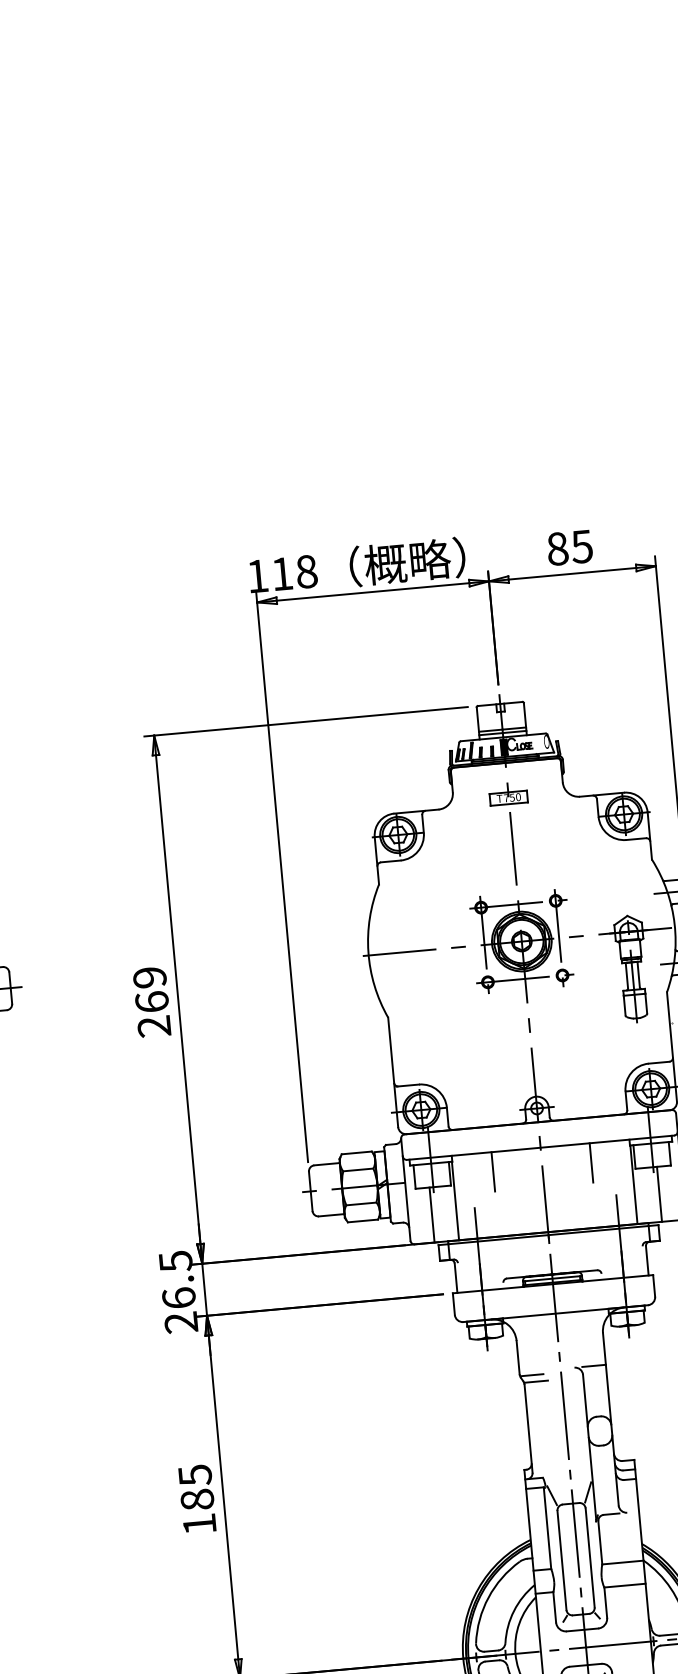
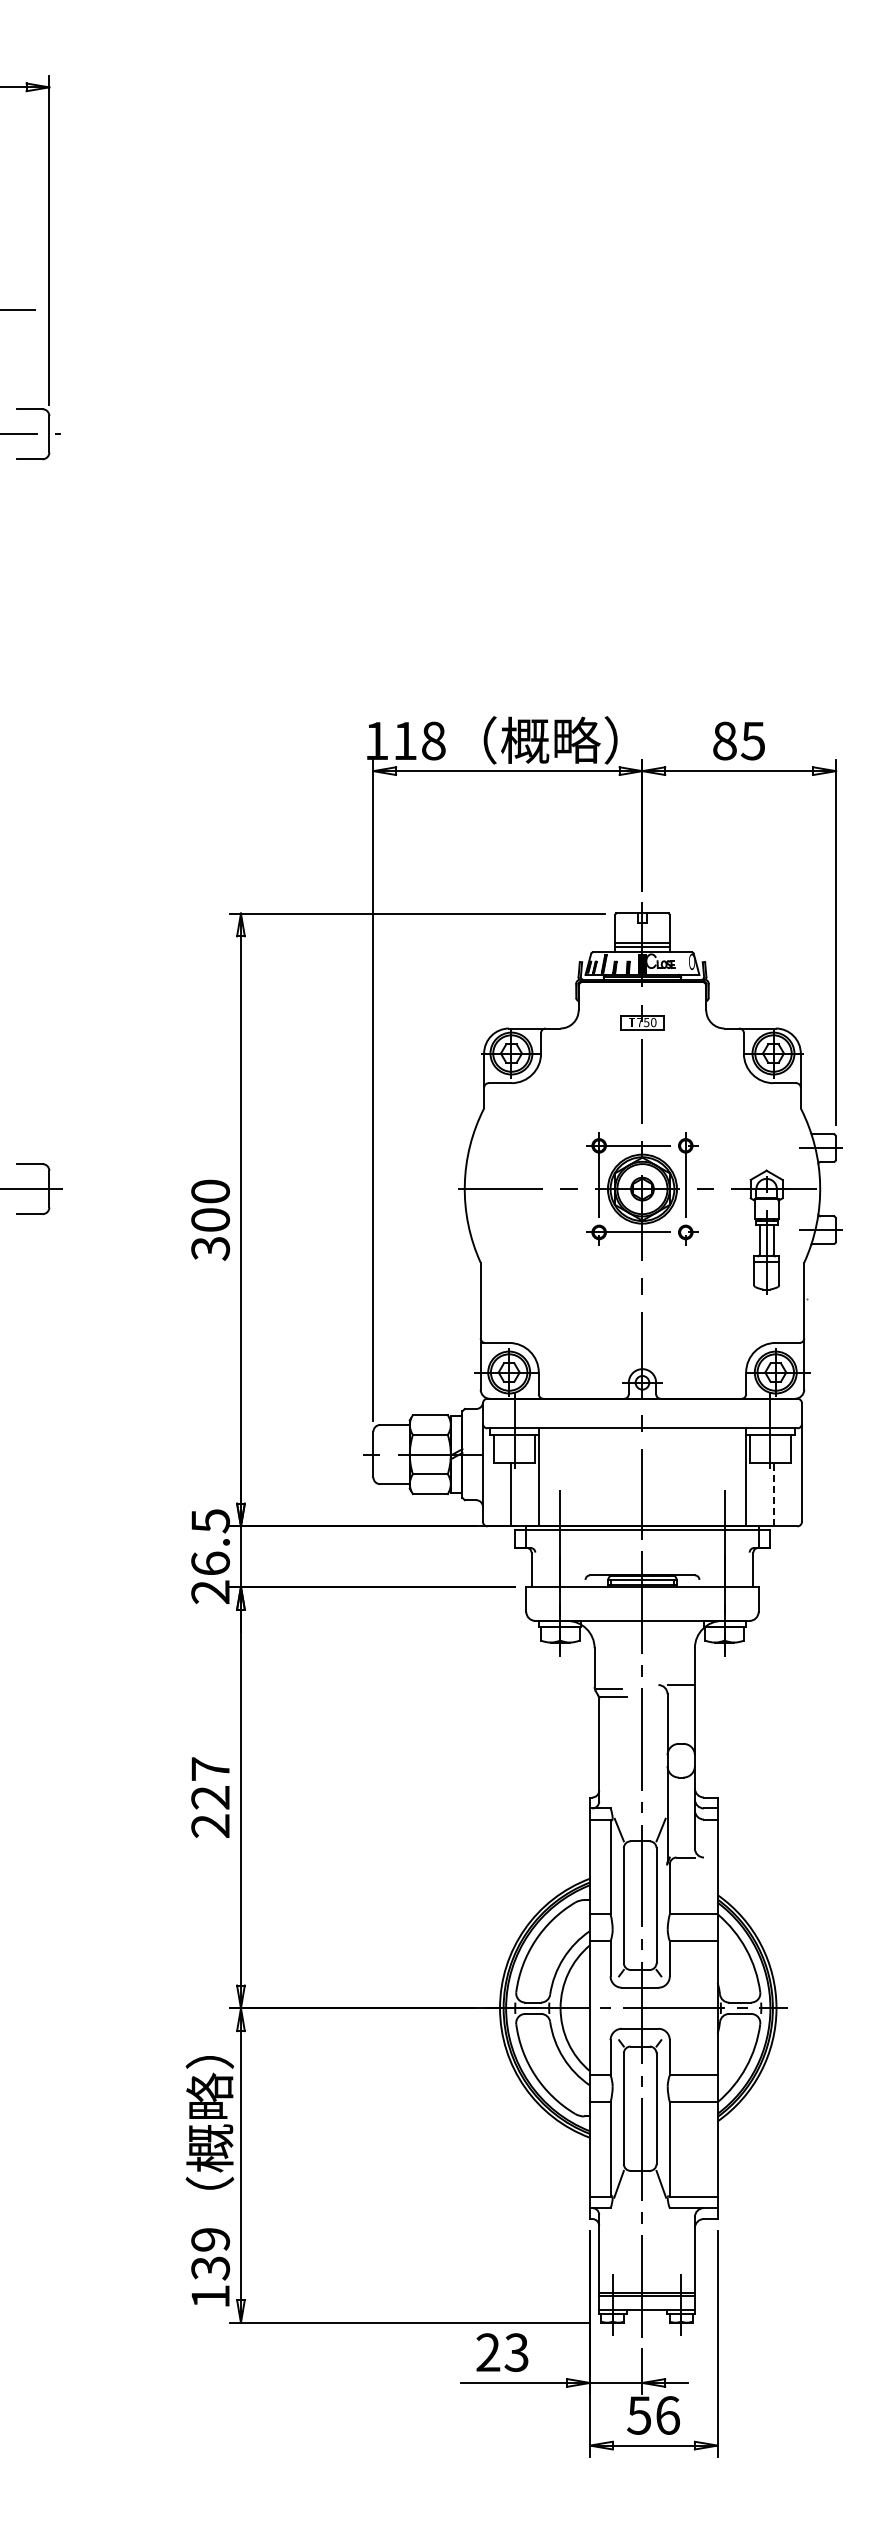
text: (151, 1001) -> (210, 1219), 269 -> 300
line: (591, 1162) -> (699, 1450), removed
line: (493, 1171) -> (585, 1450), removed
line: (659, 1194) -> (774, 1494), solid -> dashed
text: (197, 1499) -> (210, 1797), 185 -> 227

